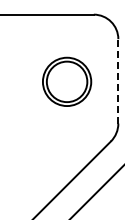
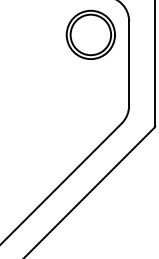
line: (118, 80) -> (129, 62), dashed -> solid
part: (66, 81) -> (90, 34), moved

